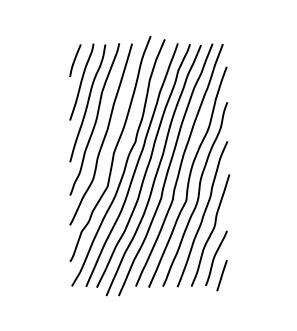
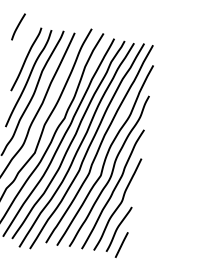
curve: (75, 60) -> (18, 26), moved

